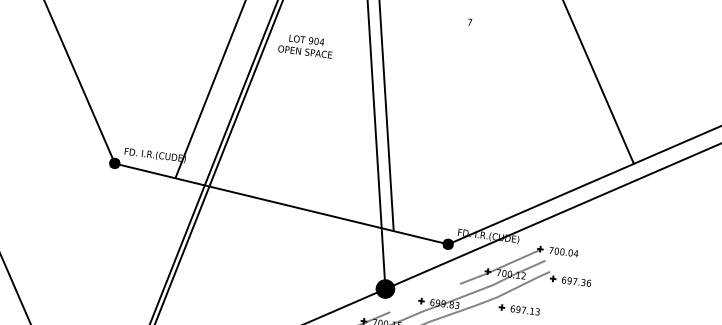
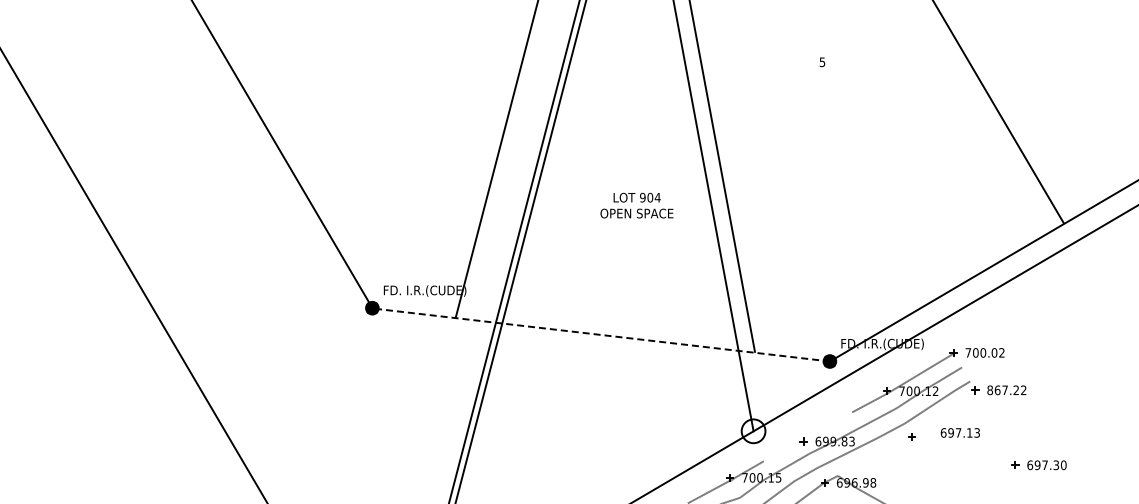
text: (469, 22) -> (822, 62), 7 -> 5
text: (305, 45) -> (636, 205), moved
line: (281, 203) -> (600, 334), solid -> dashed
text: (575, 253) -> (1001, 352), 700.04 -> 700.02
text: (576, 281) -> (1006, 390), 697.36 -> 867.22
fill: (385, 289) -> (753, 431), removed
text: (524, 310) -> (959, 432), moved

